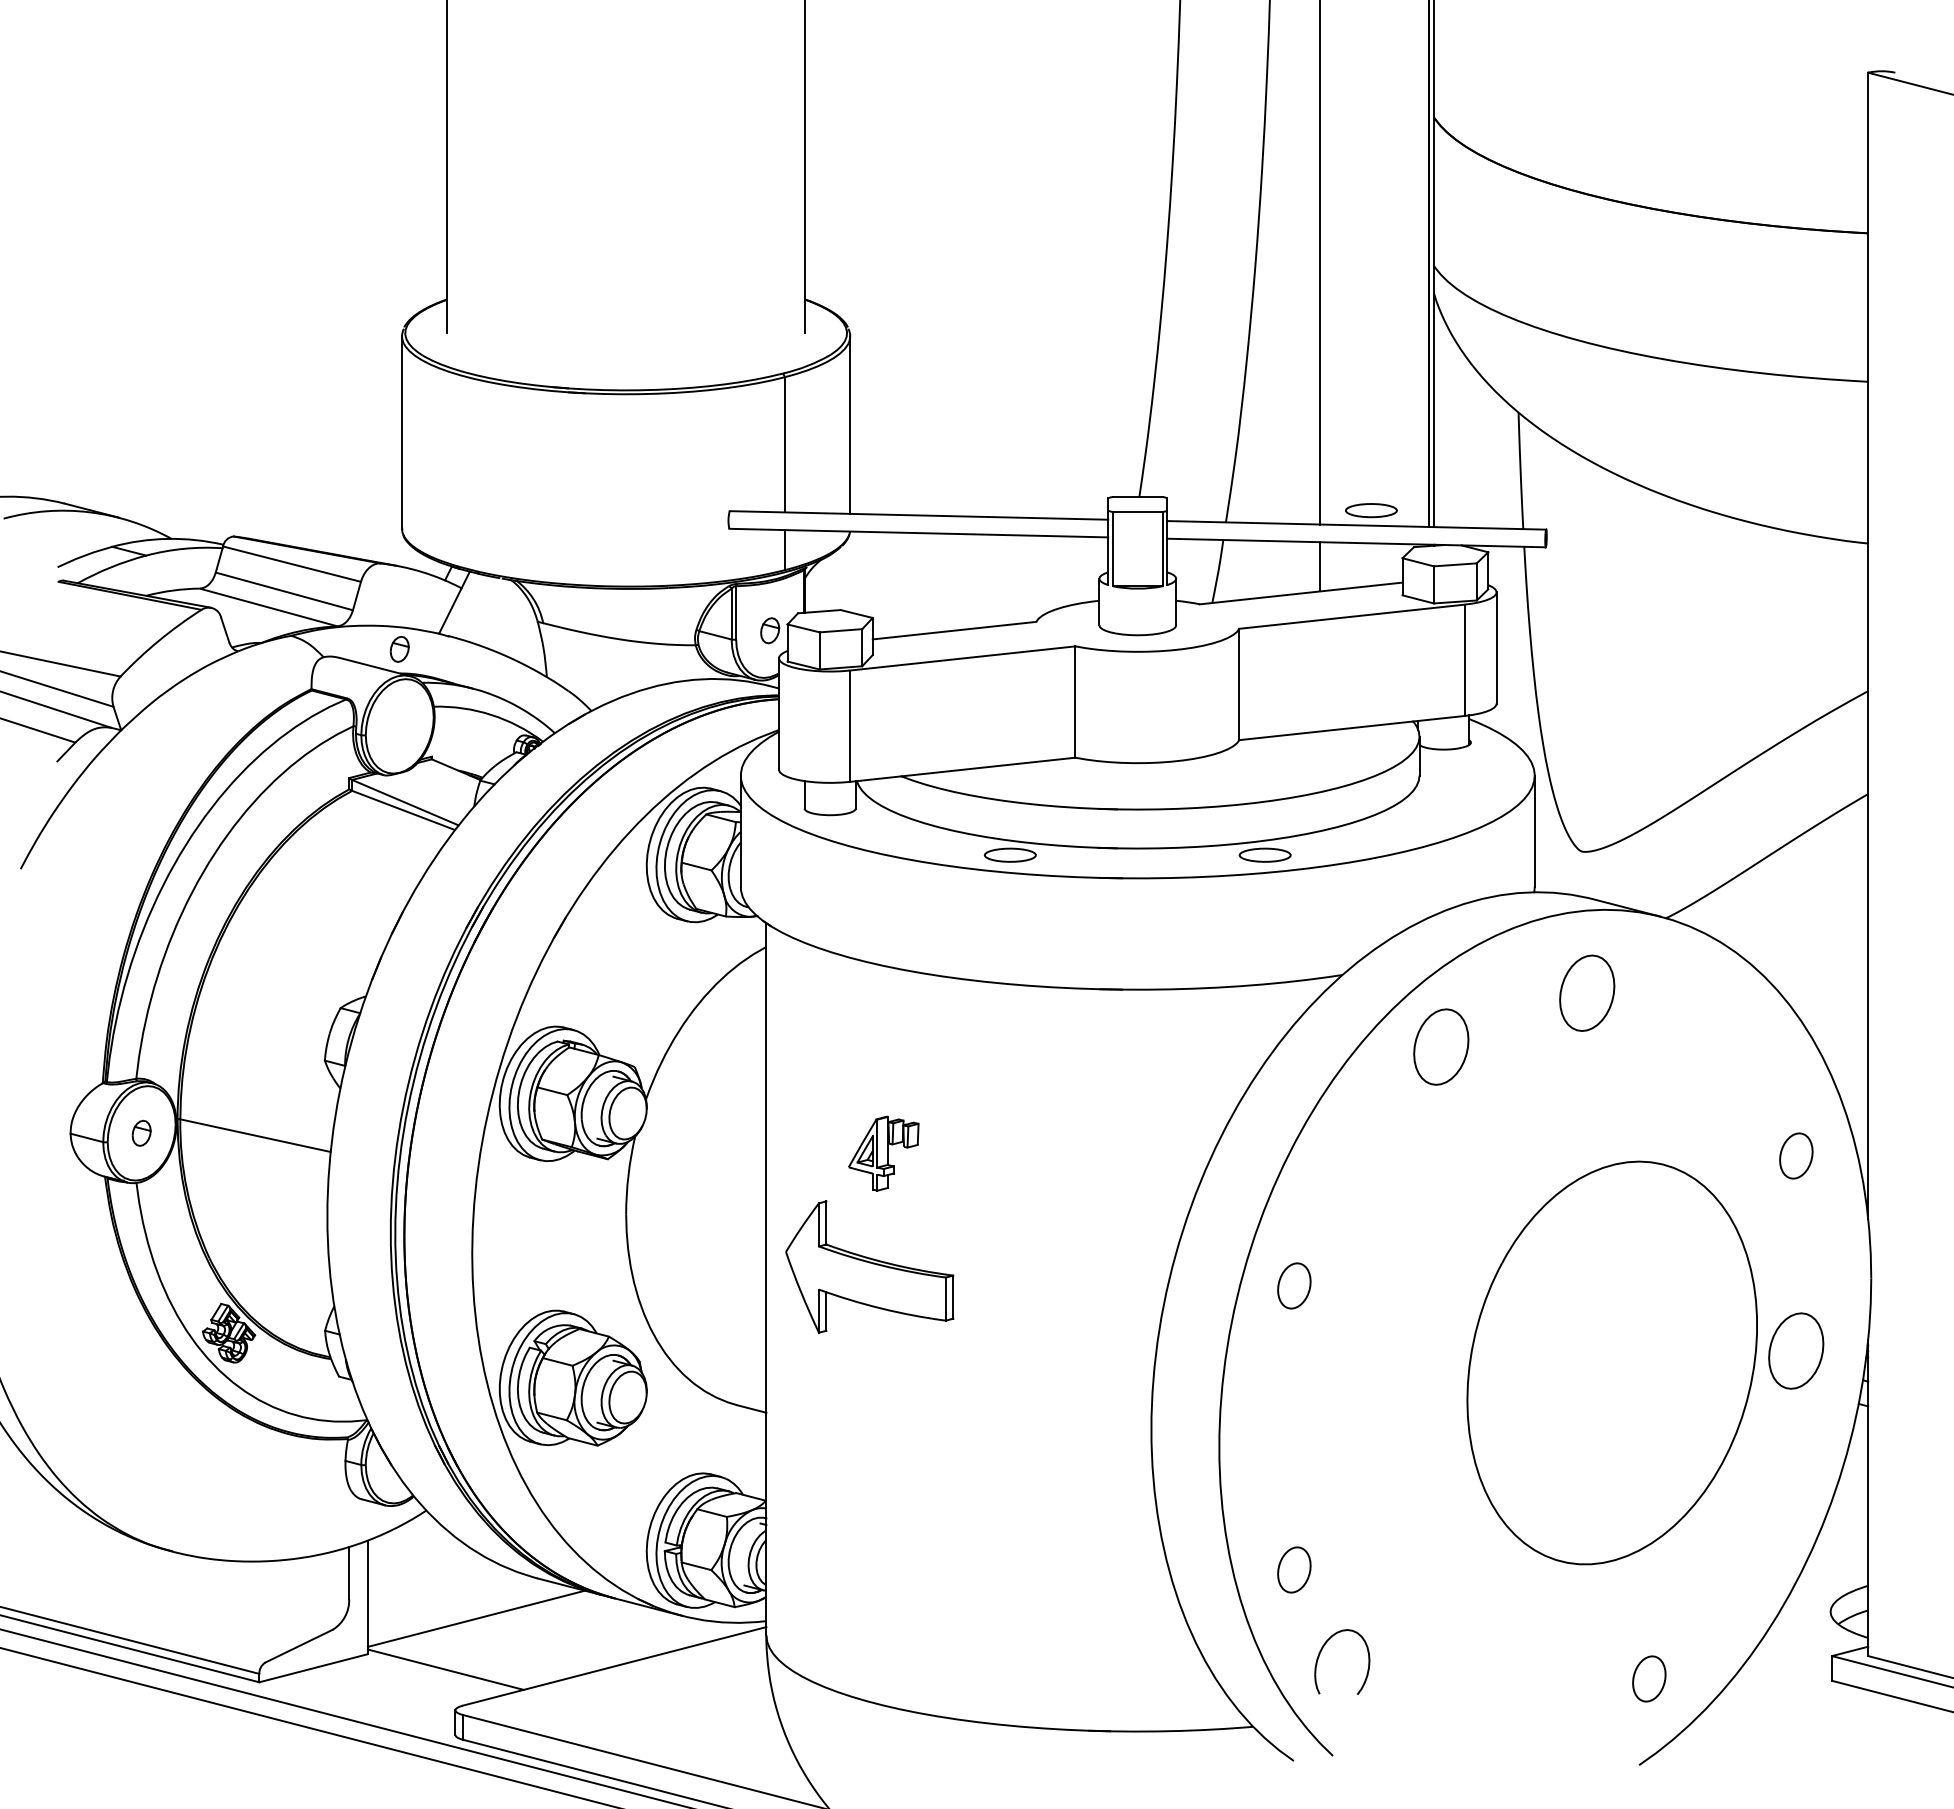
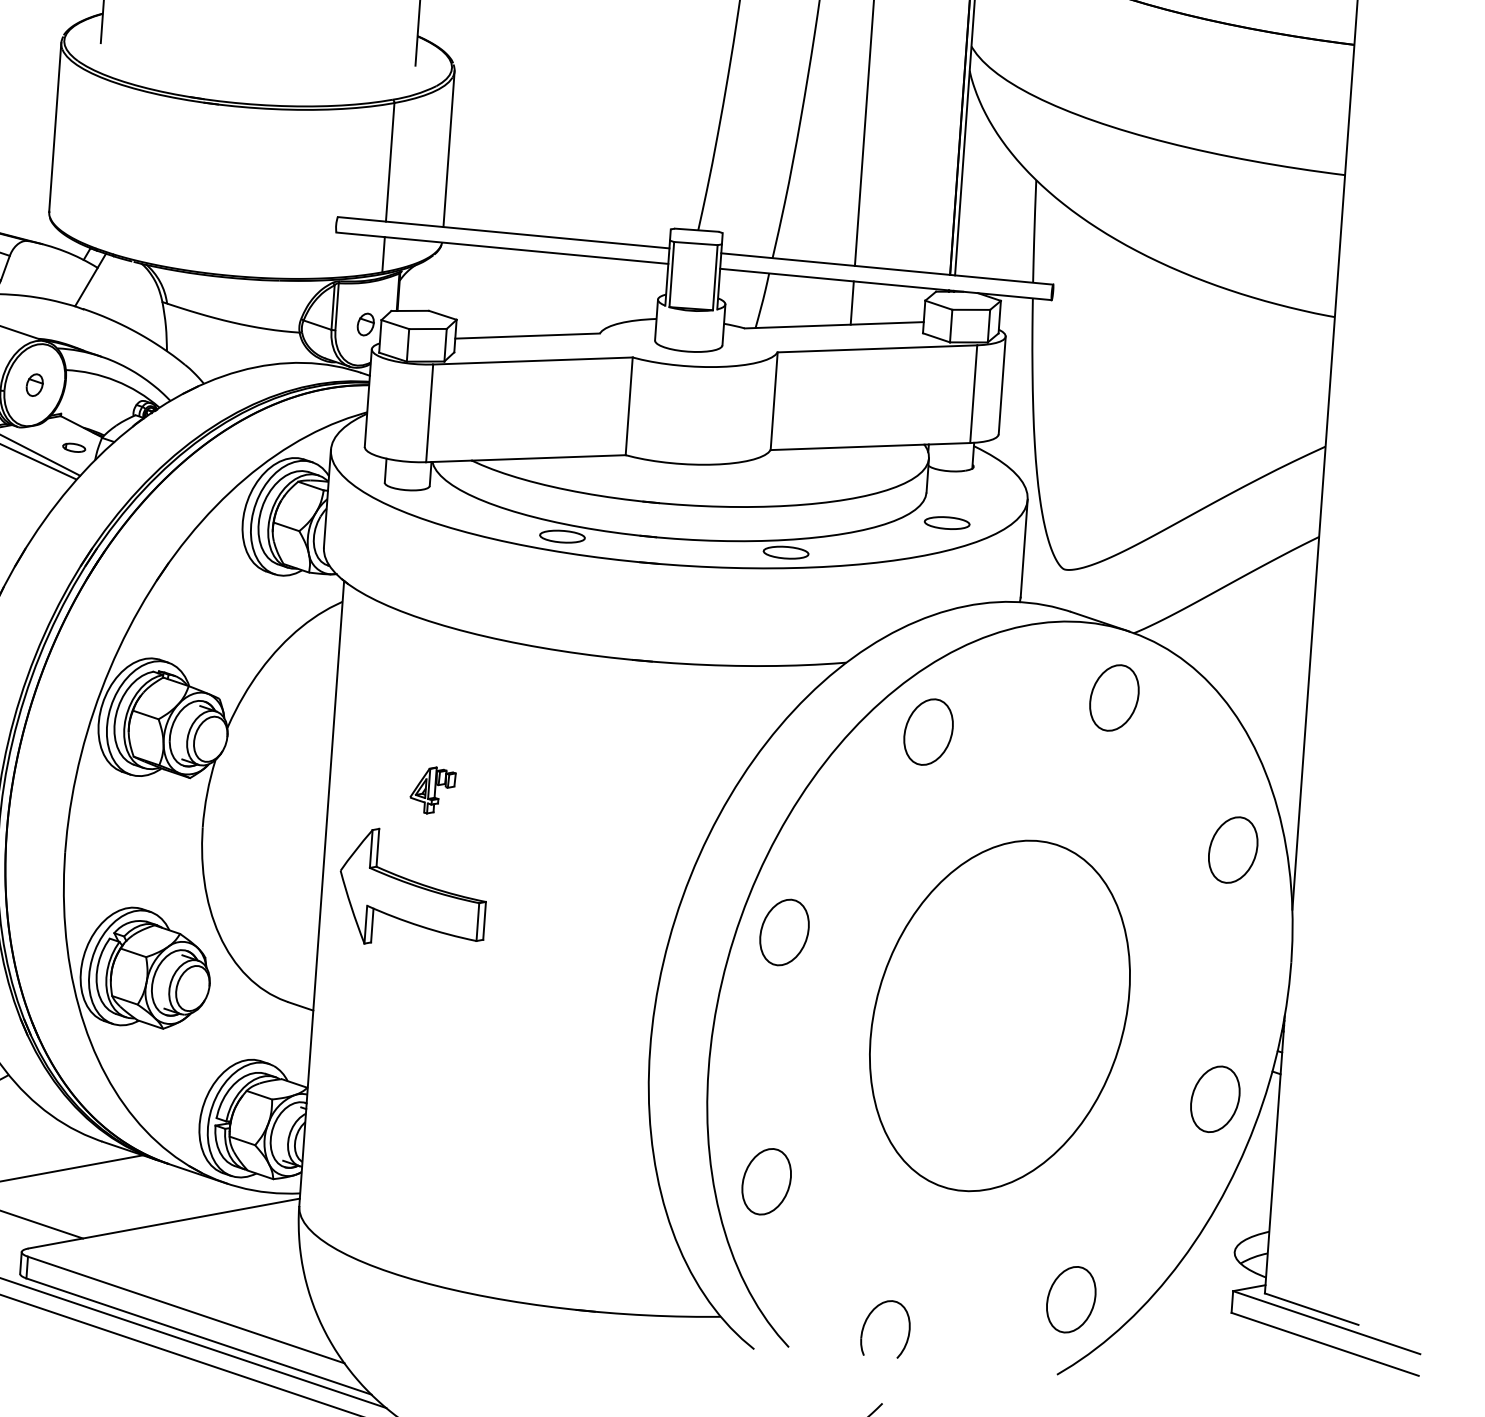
part: (1371, 510) -> (947, 523), moved
part: (399, 648) -> (34, 384), moved
part: (449, 793) -> (74, 447), added
part: (1587, 992) -> (1114, 697), moved
part: (883, 1153) -> (432, 790), size x0.71
part: (1796, 1155) -> (1233, 849), size x1.67
part: (1294, 1285) -> (784, 932), size x1.67
part: (1796, 1350) -> (1215, 1098), moved
part: (1611, 1362) -> (999, 1015), moved
part: (1294, 1569) -> (766, 1181), size x1.67
part: (1322, 1650) -> (869, 1317), moved
part: (1649, 1678) -> (1071, 1299), size x1.67

